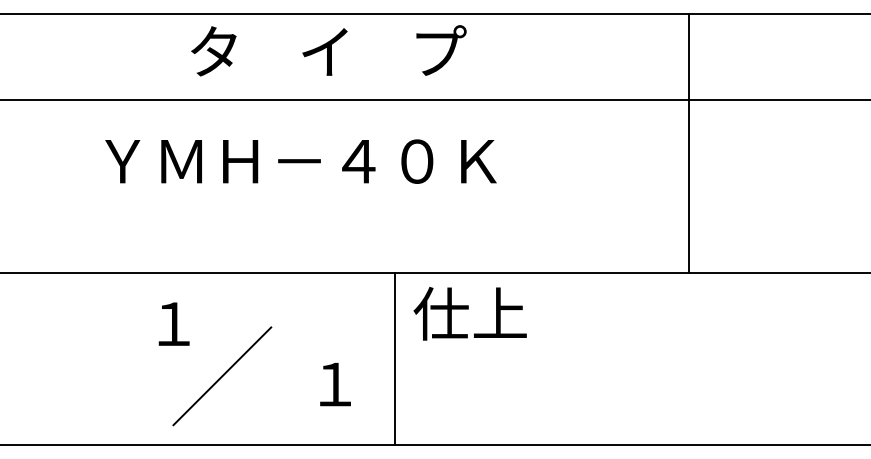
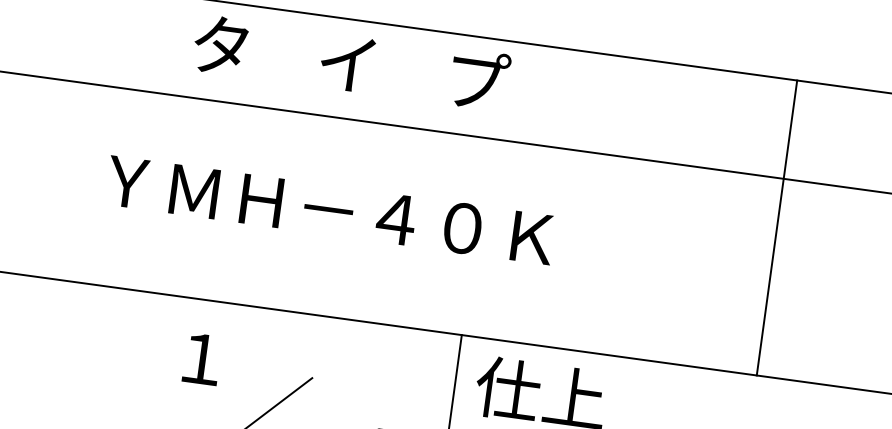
text: (328, 50) -> (351, 62), moved
line: (689, 142) -> (777, 227), moved
text: (300, 161) -> (329, 210), moved

